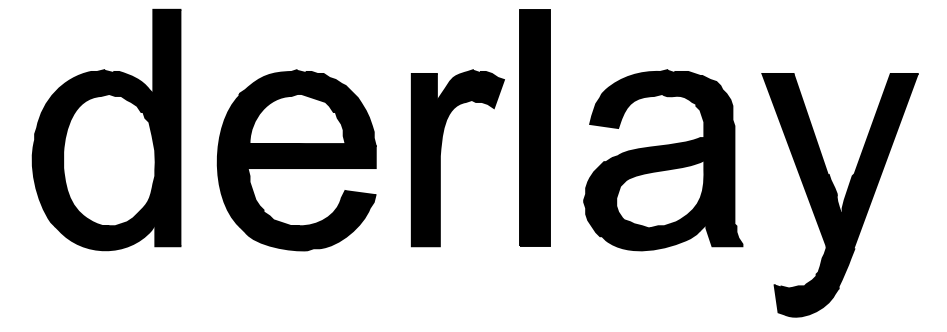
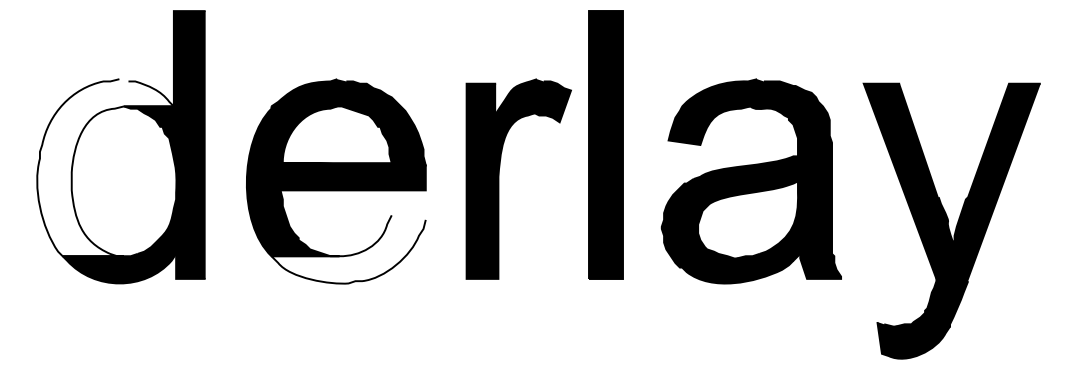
fill: (92, 147) -> (105, 167), removed
fill: (307, 220) -> (348, 249), removed

